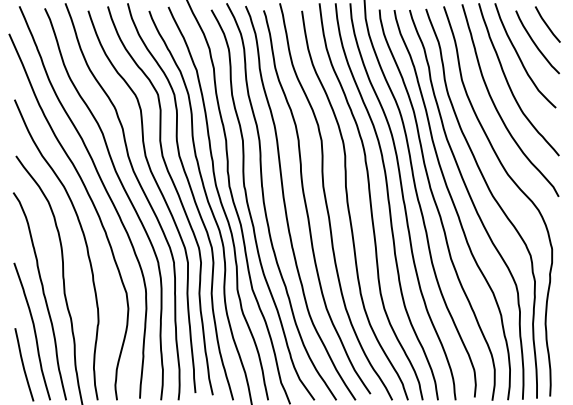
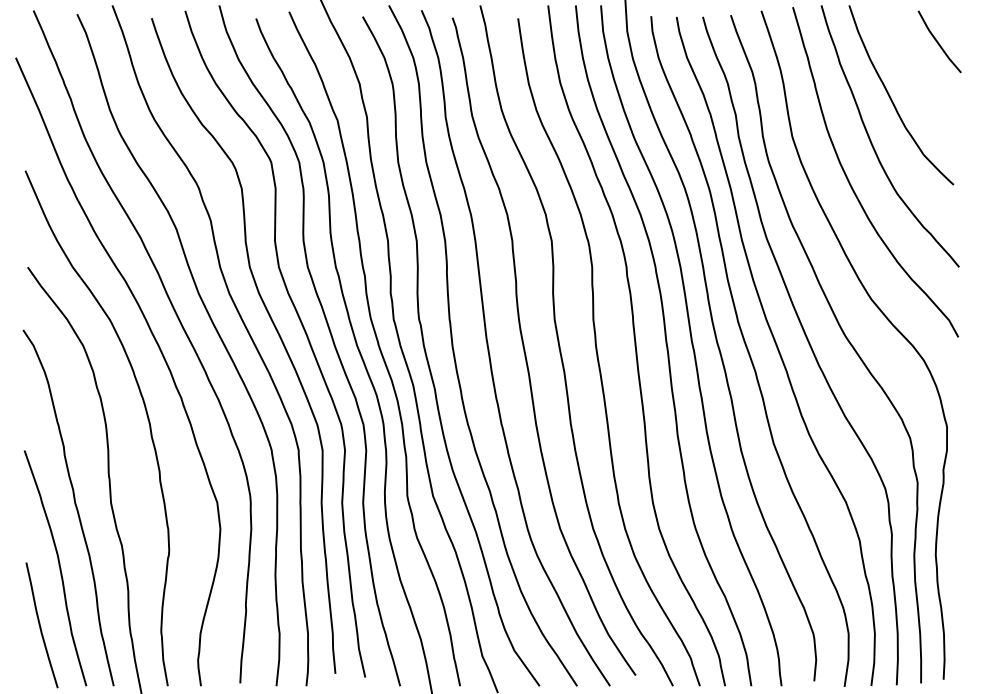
curve: (535, 43) -> (918, 74), removed

